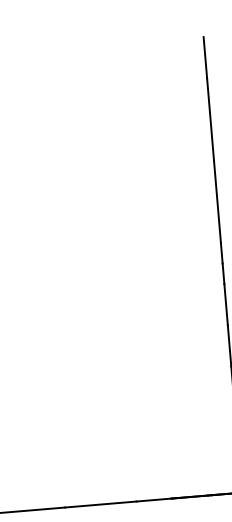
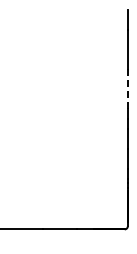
line: (216, 202) -> (127, 89), solid -> dashed

